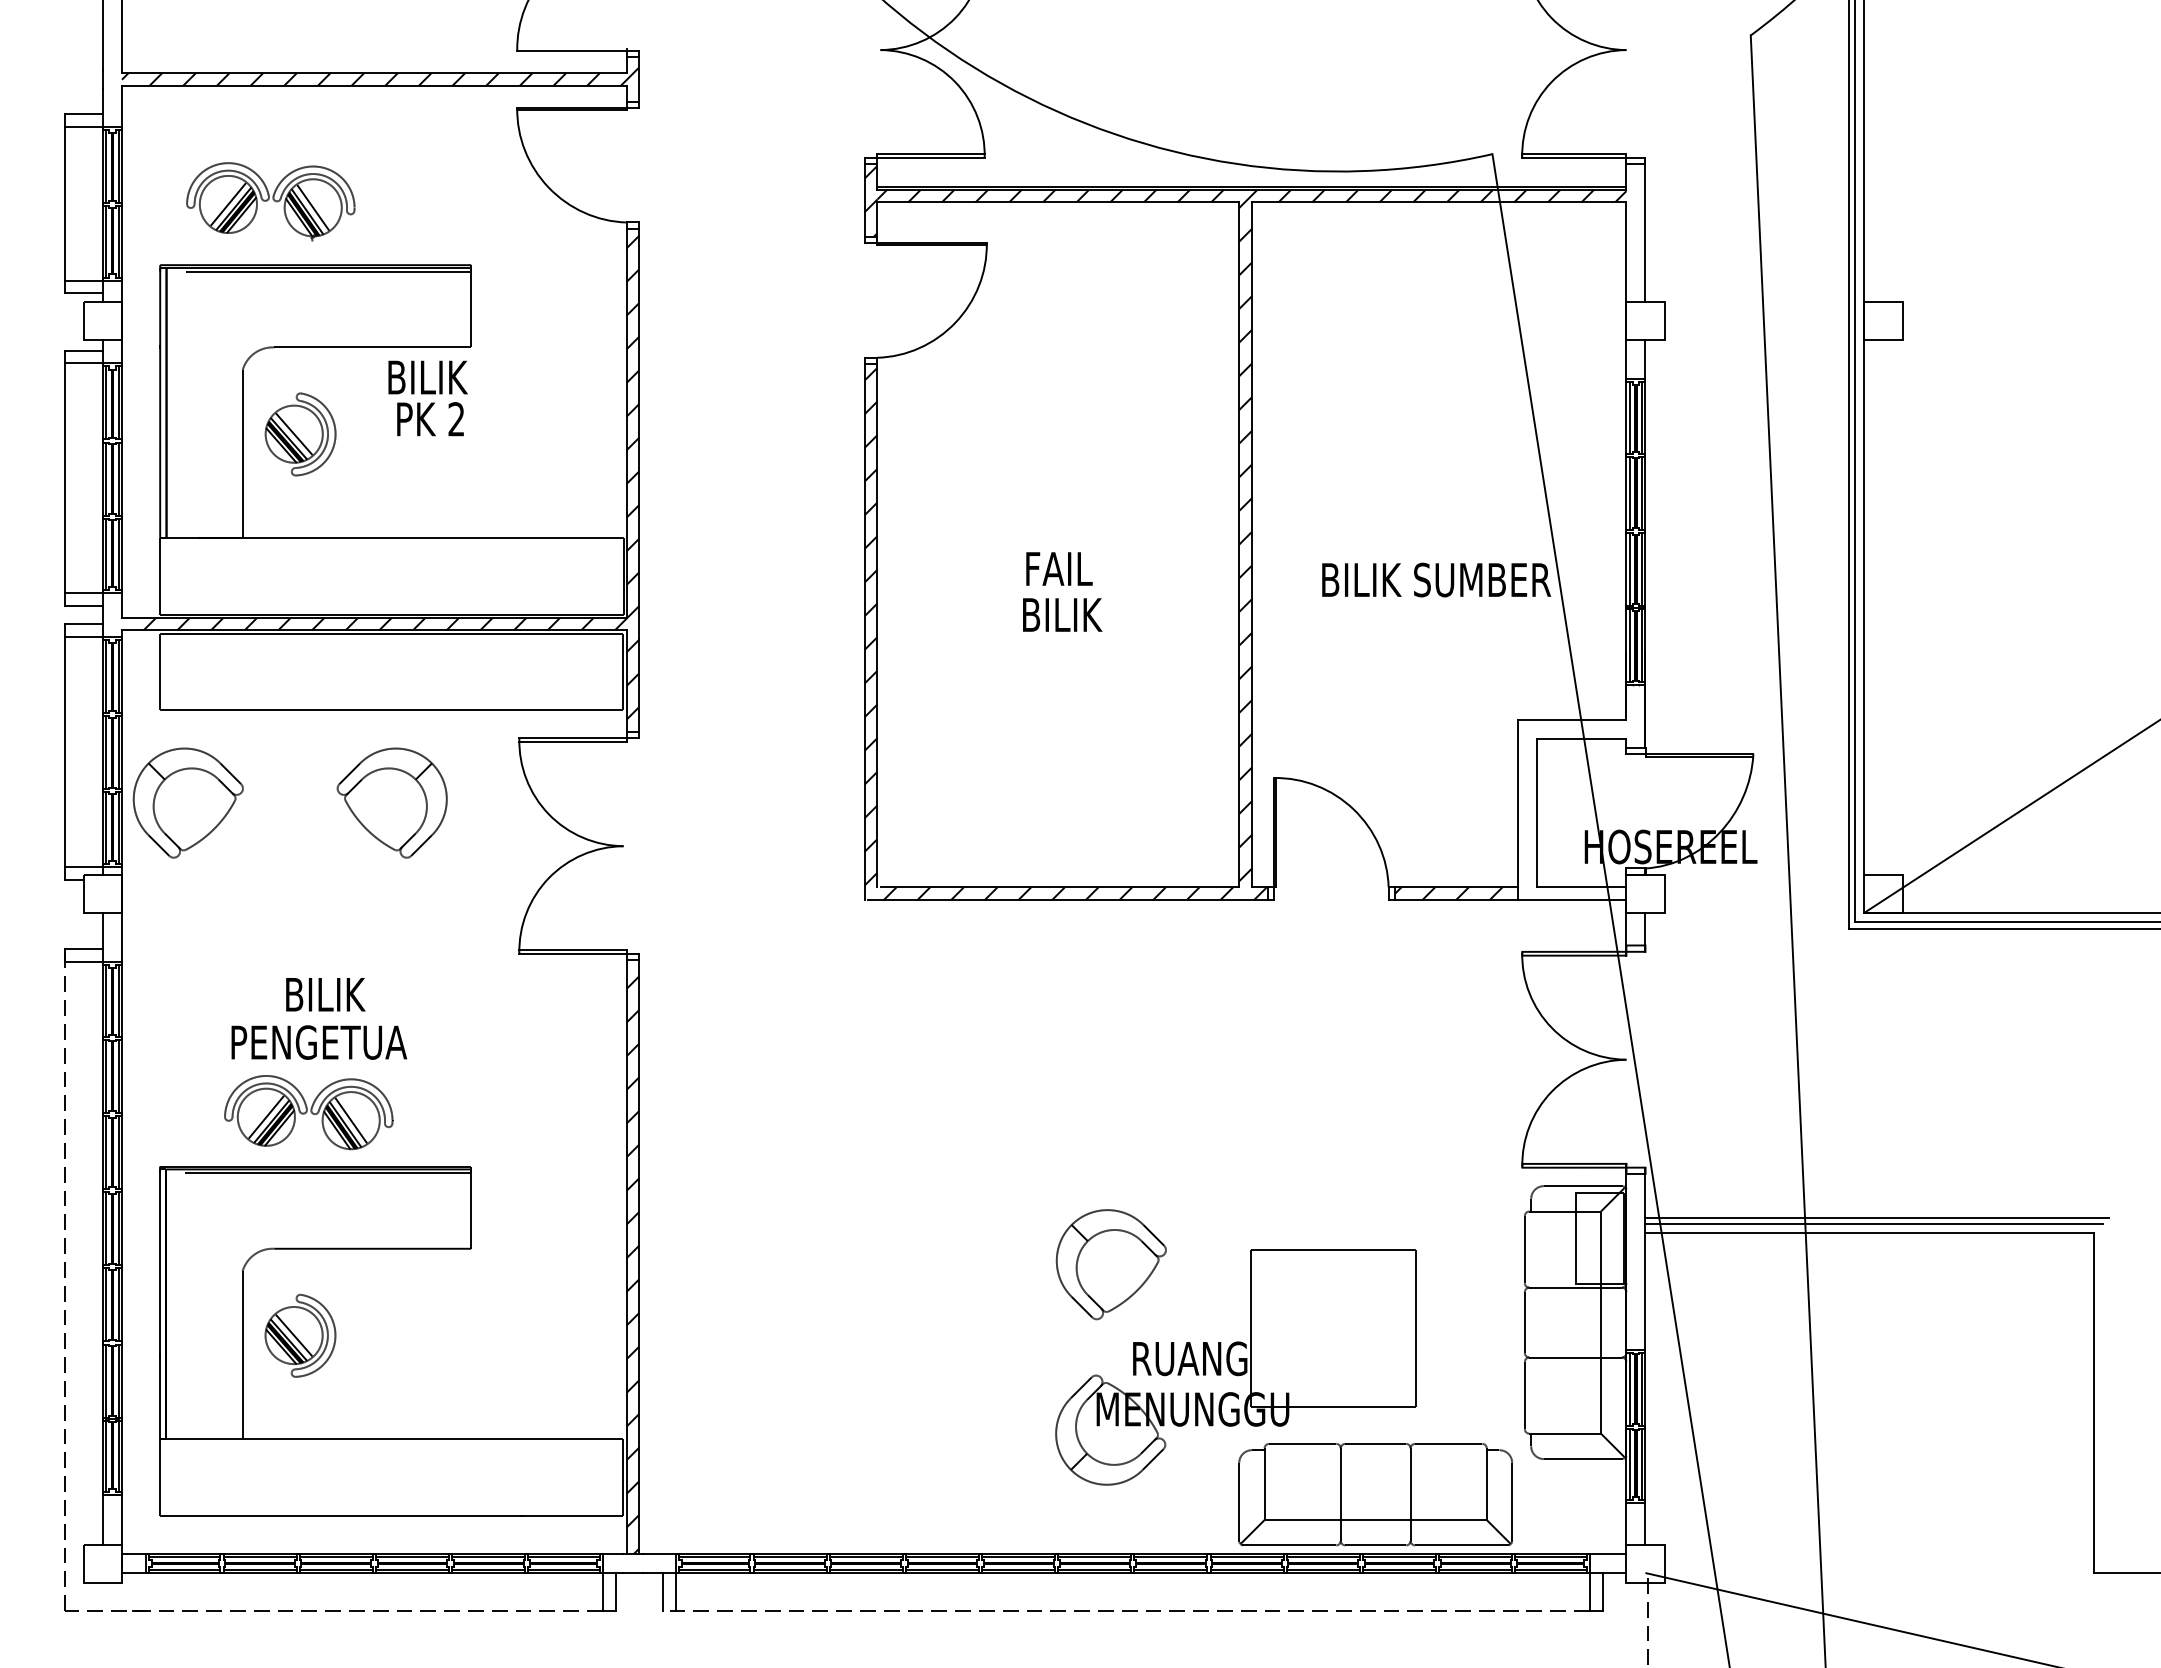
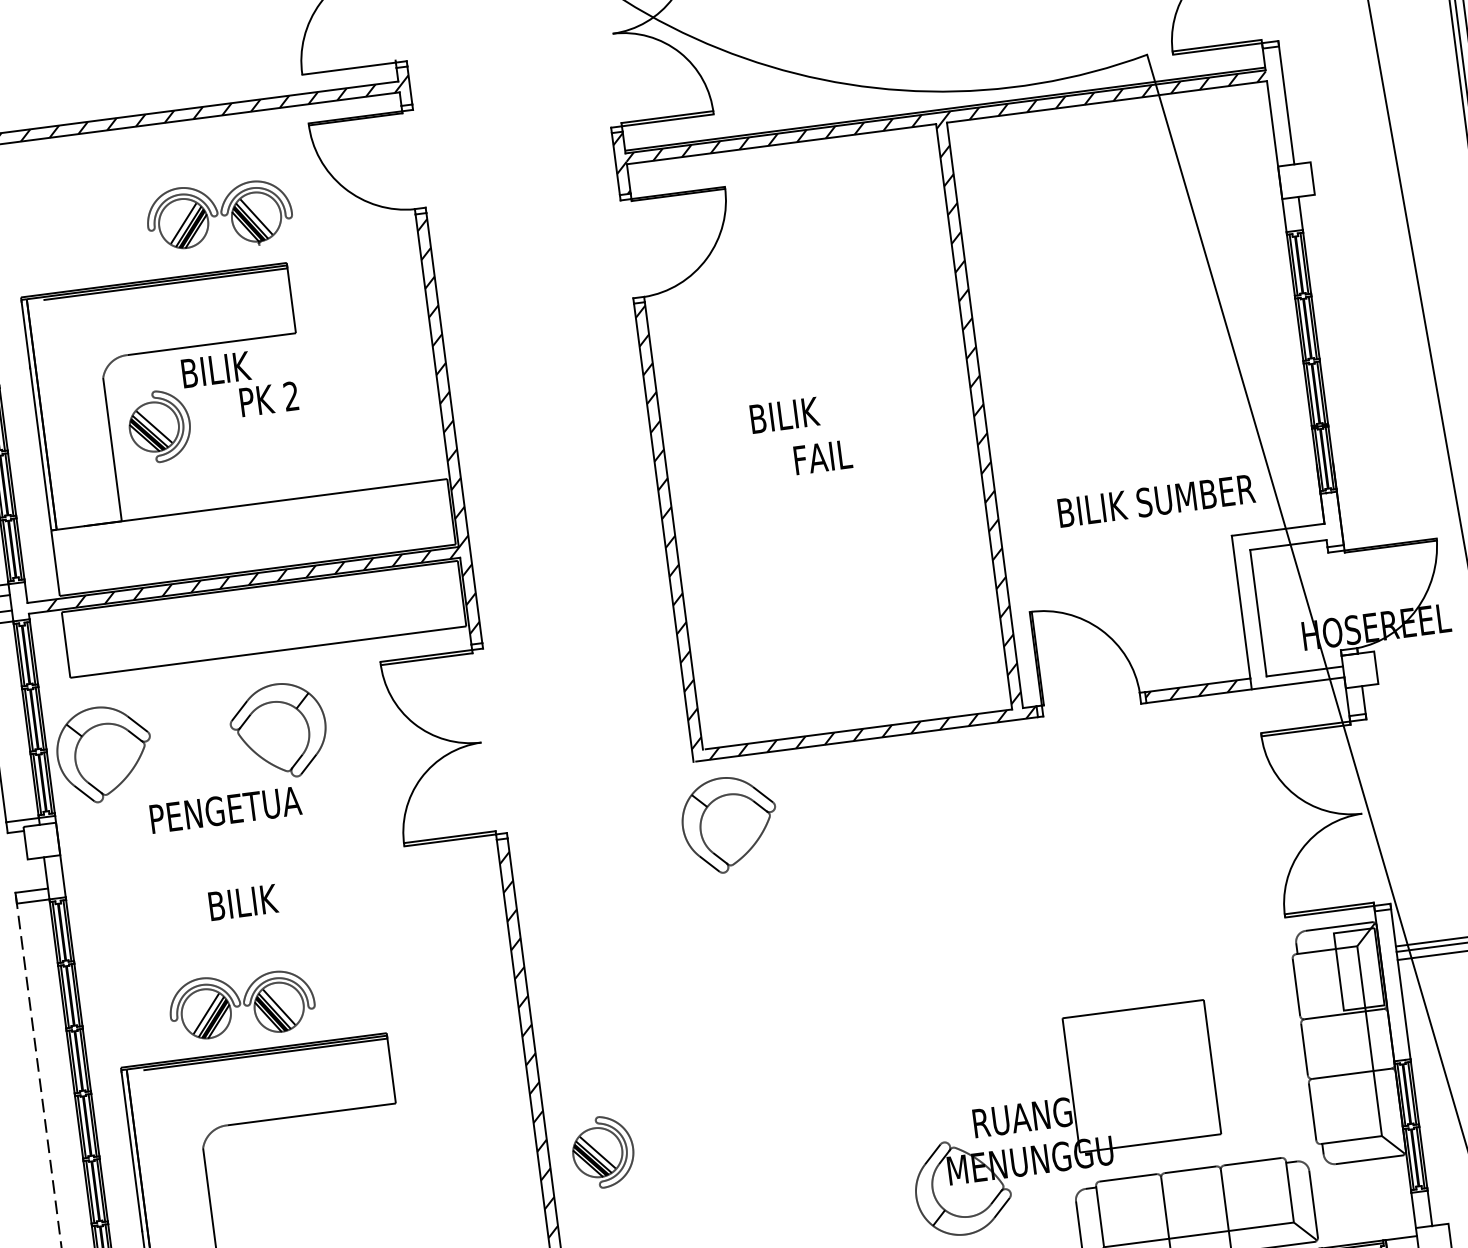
part: (270, 201) -> (219, 216), moved
text: (427, 377) -> (215, 369), moved
text: (1436, 579) -> (1156, 500), moved
text: (1062, 614) -> (784, 414), moved
text: (319, 1042) -> (226, 809), moved
part: (1110, 1264) -> (729, 824), moved
part: (300, 1335) -> (603, 1151), moved

